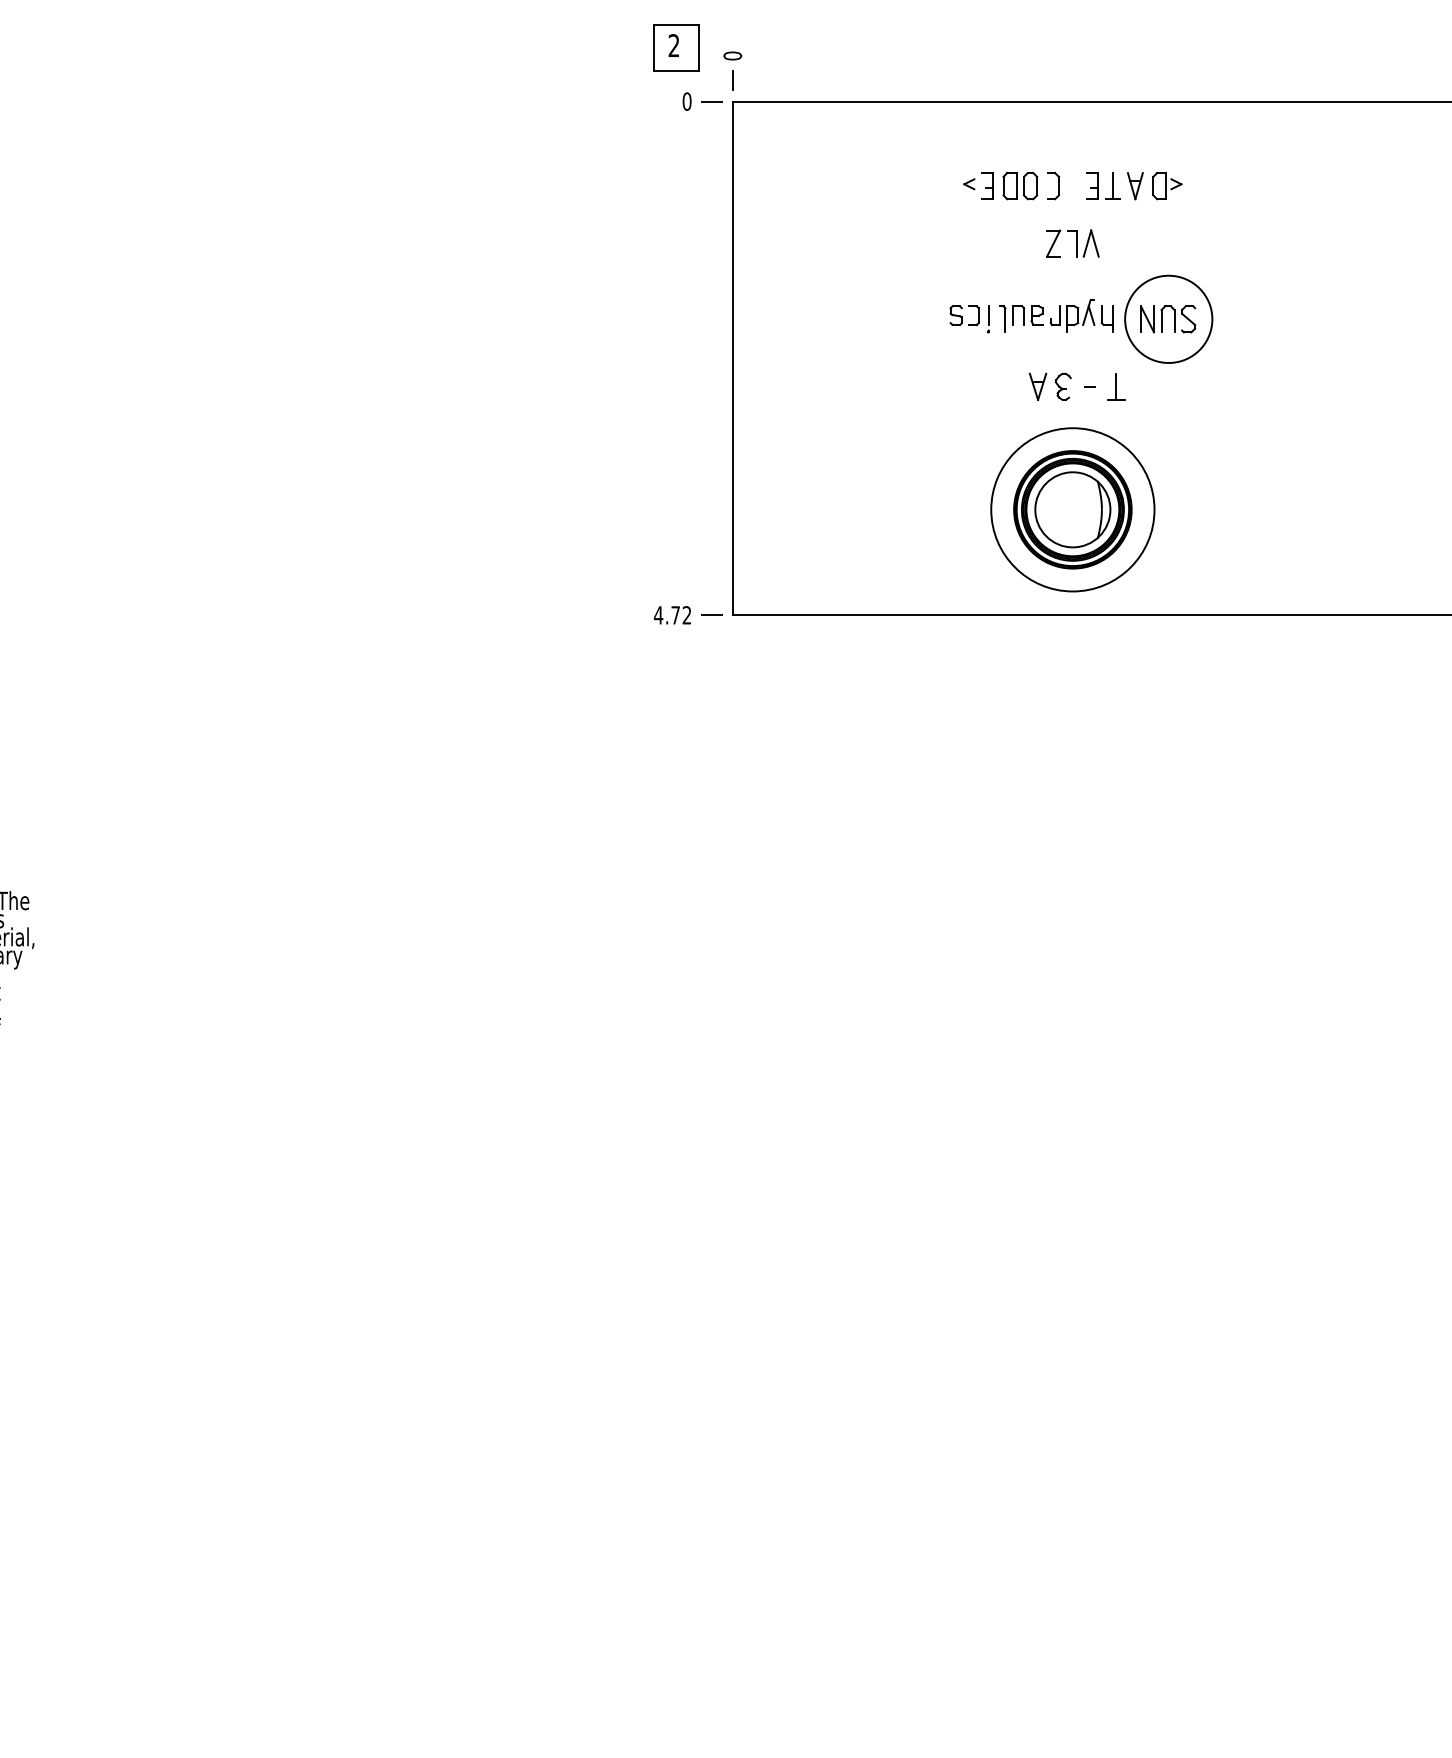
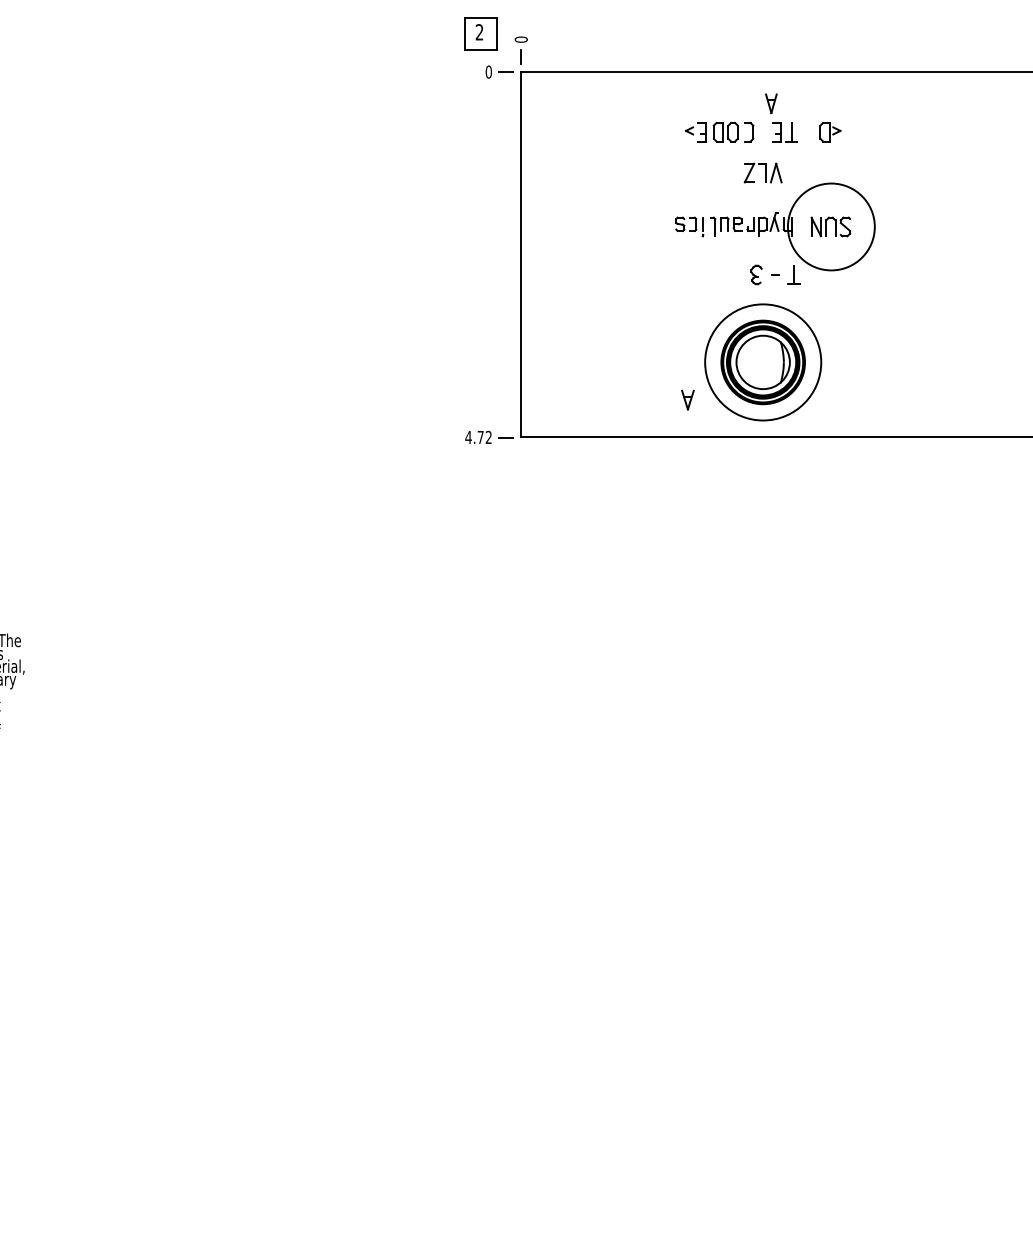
part: (1135, 186) -> (771, 104), moved
circle: (1168, 319) -> (831, 227), size x1.4
part: (1037, 386) -> (687, 399), moved

